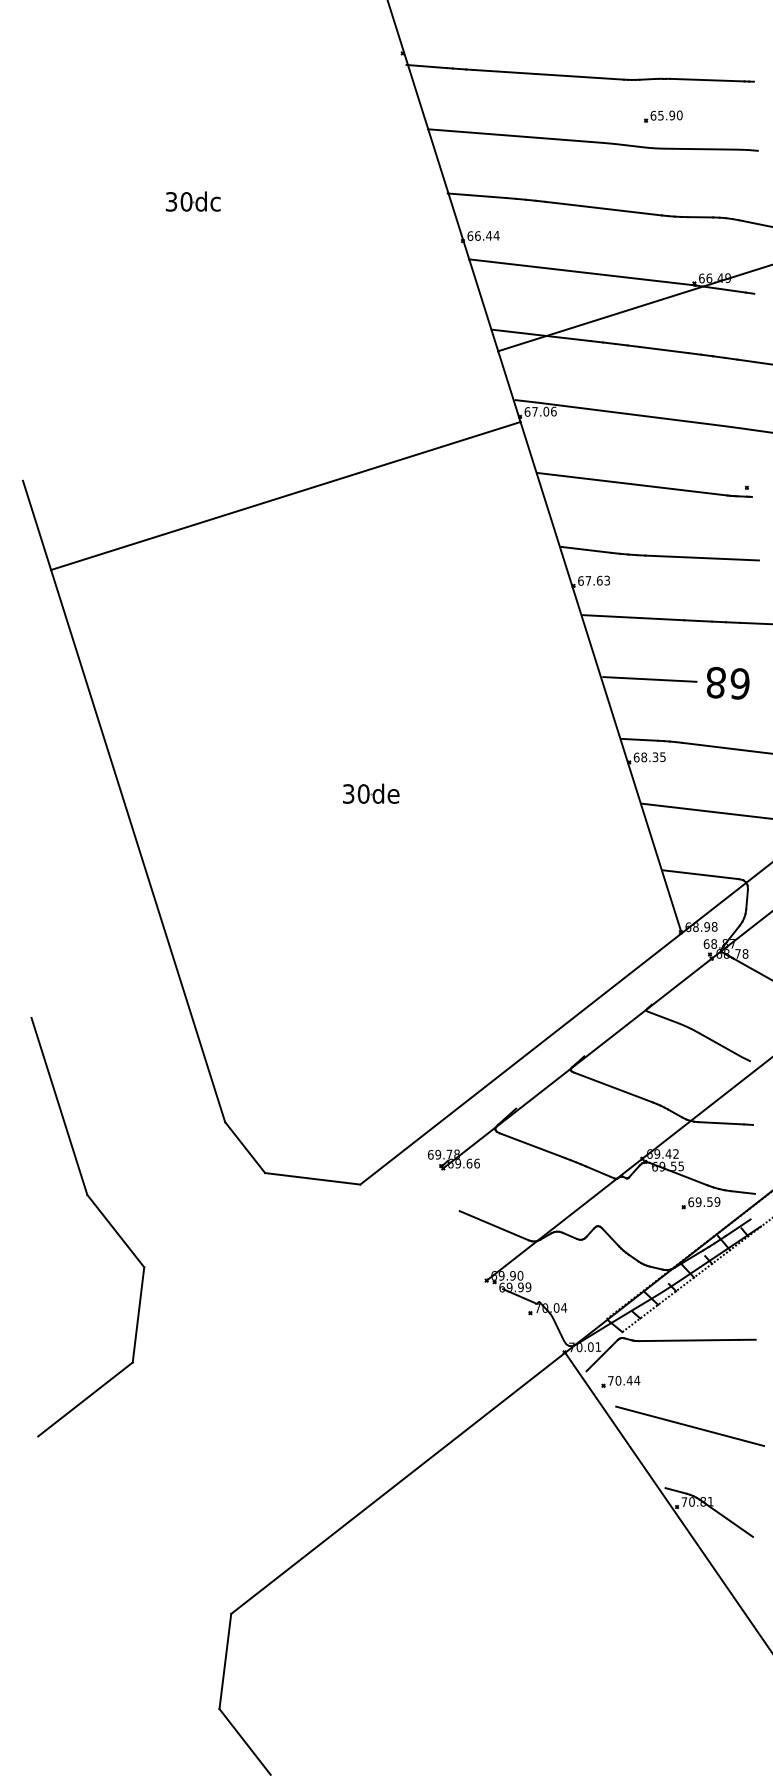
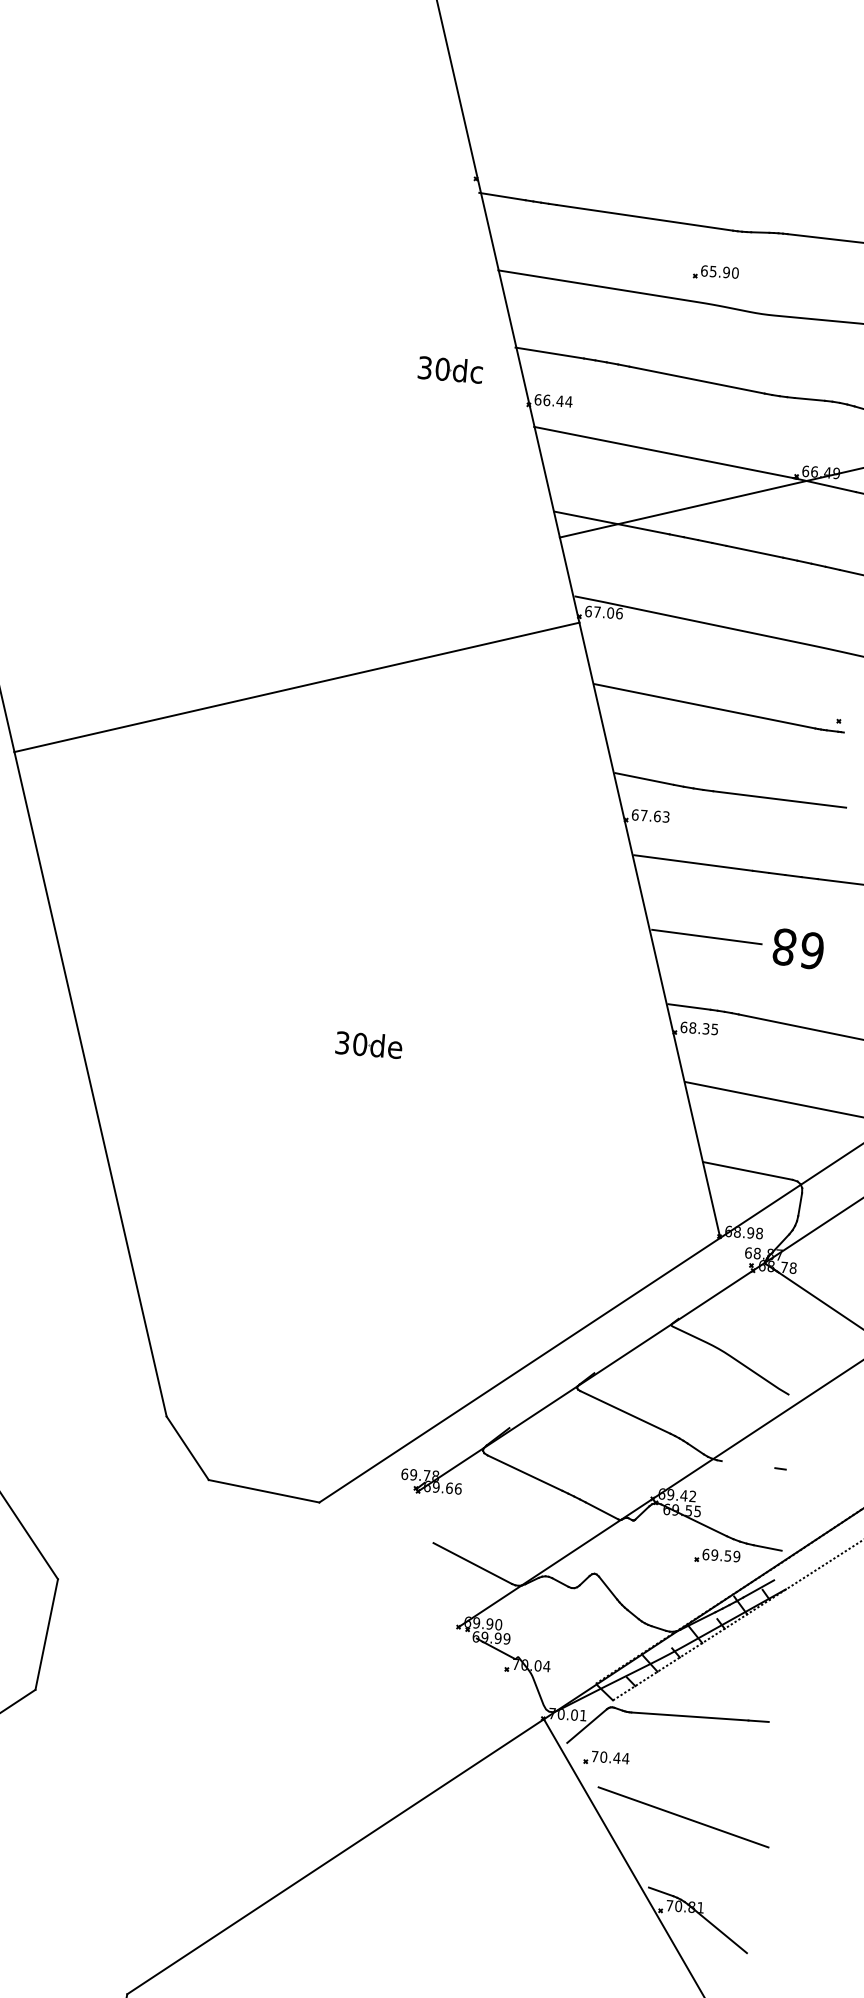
part: (663, 116) -> (716, 272), moved
part: (192, 201) -> (449, 369), moved
line: (720, 1123) -> (747, 1464), removed

